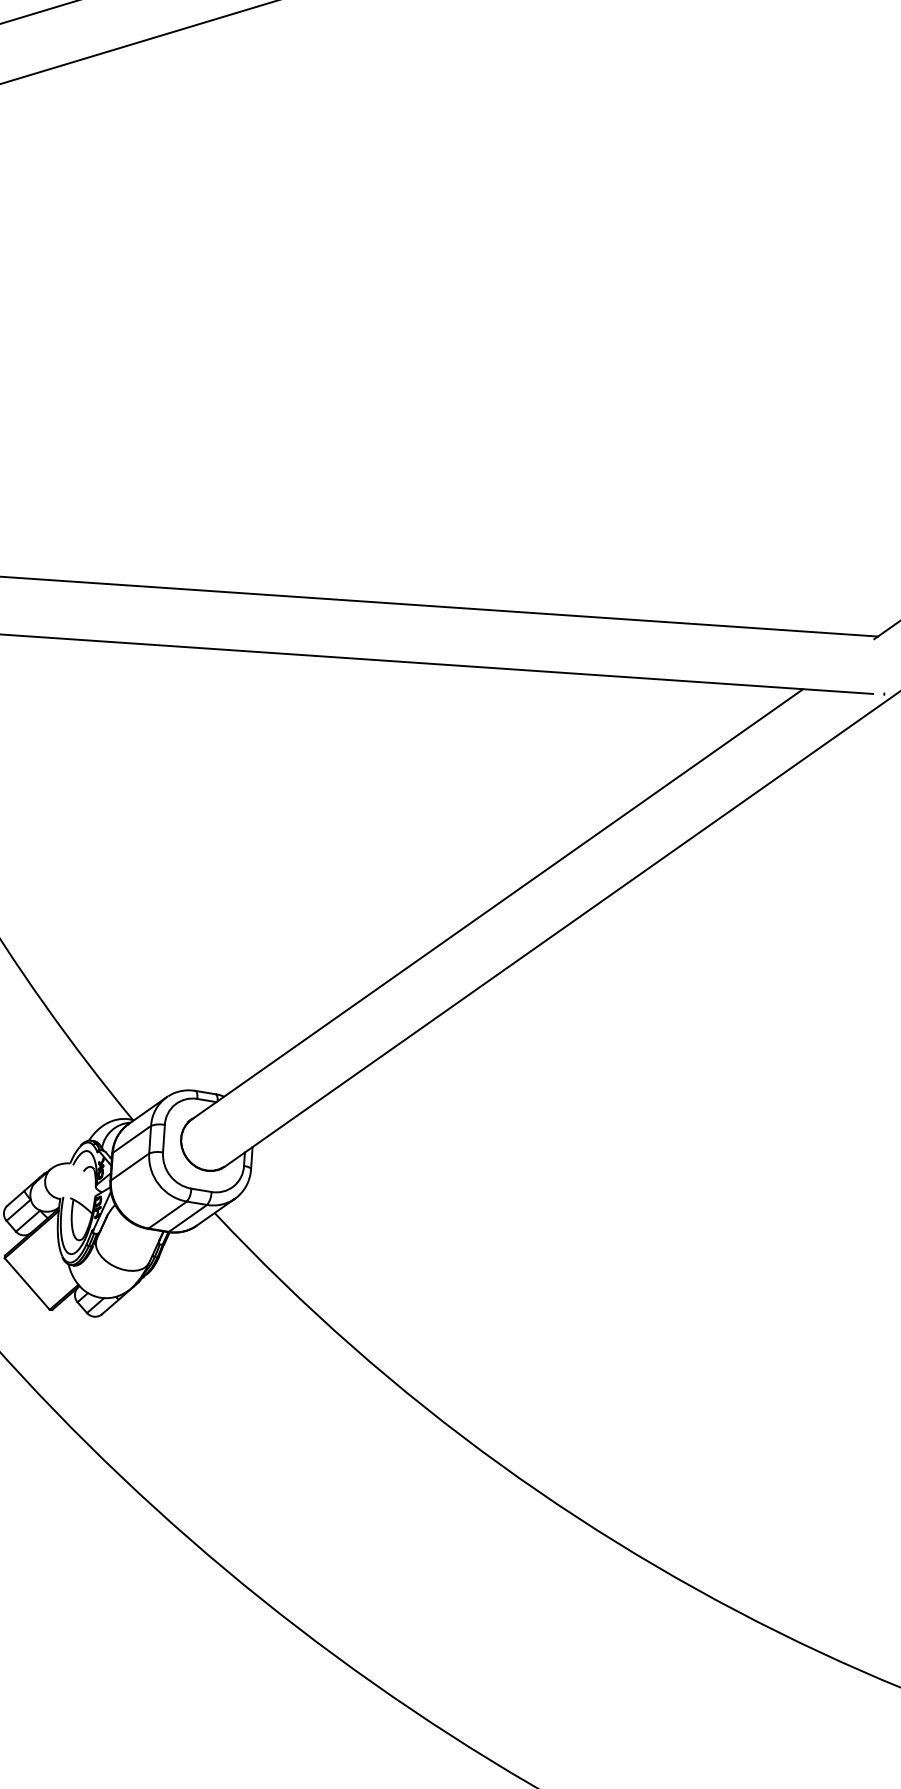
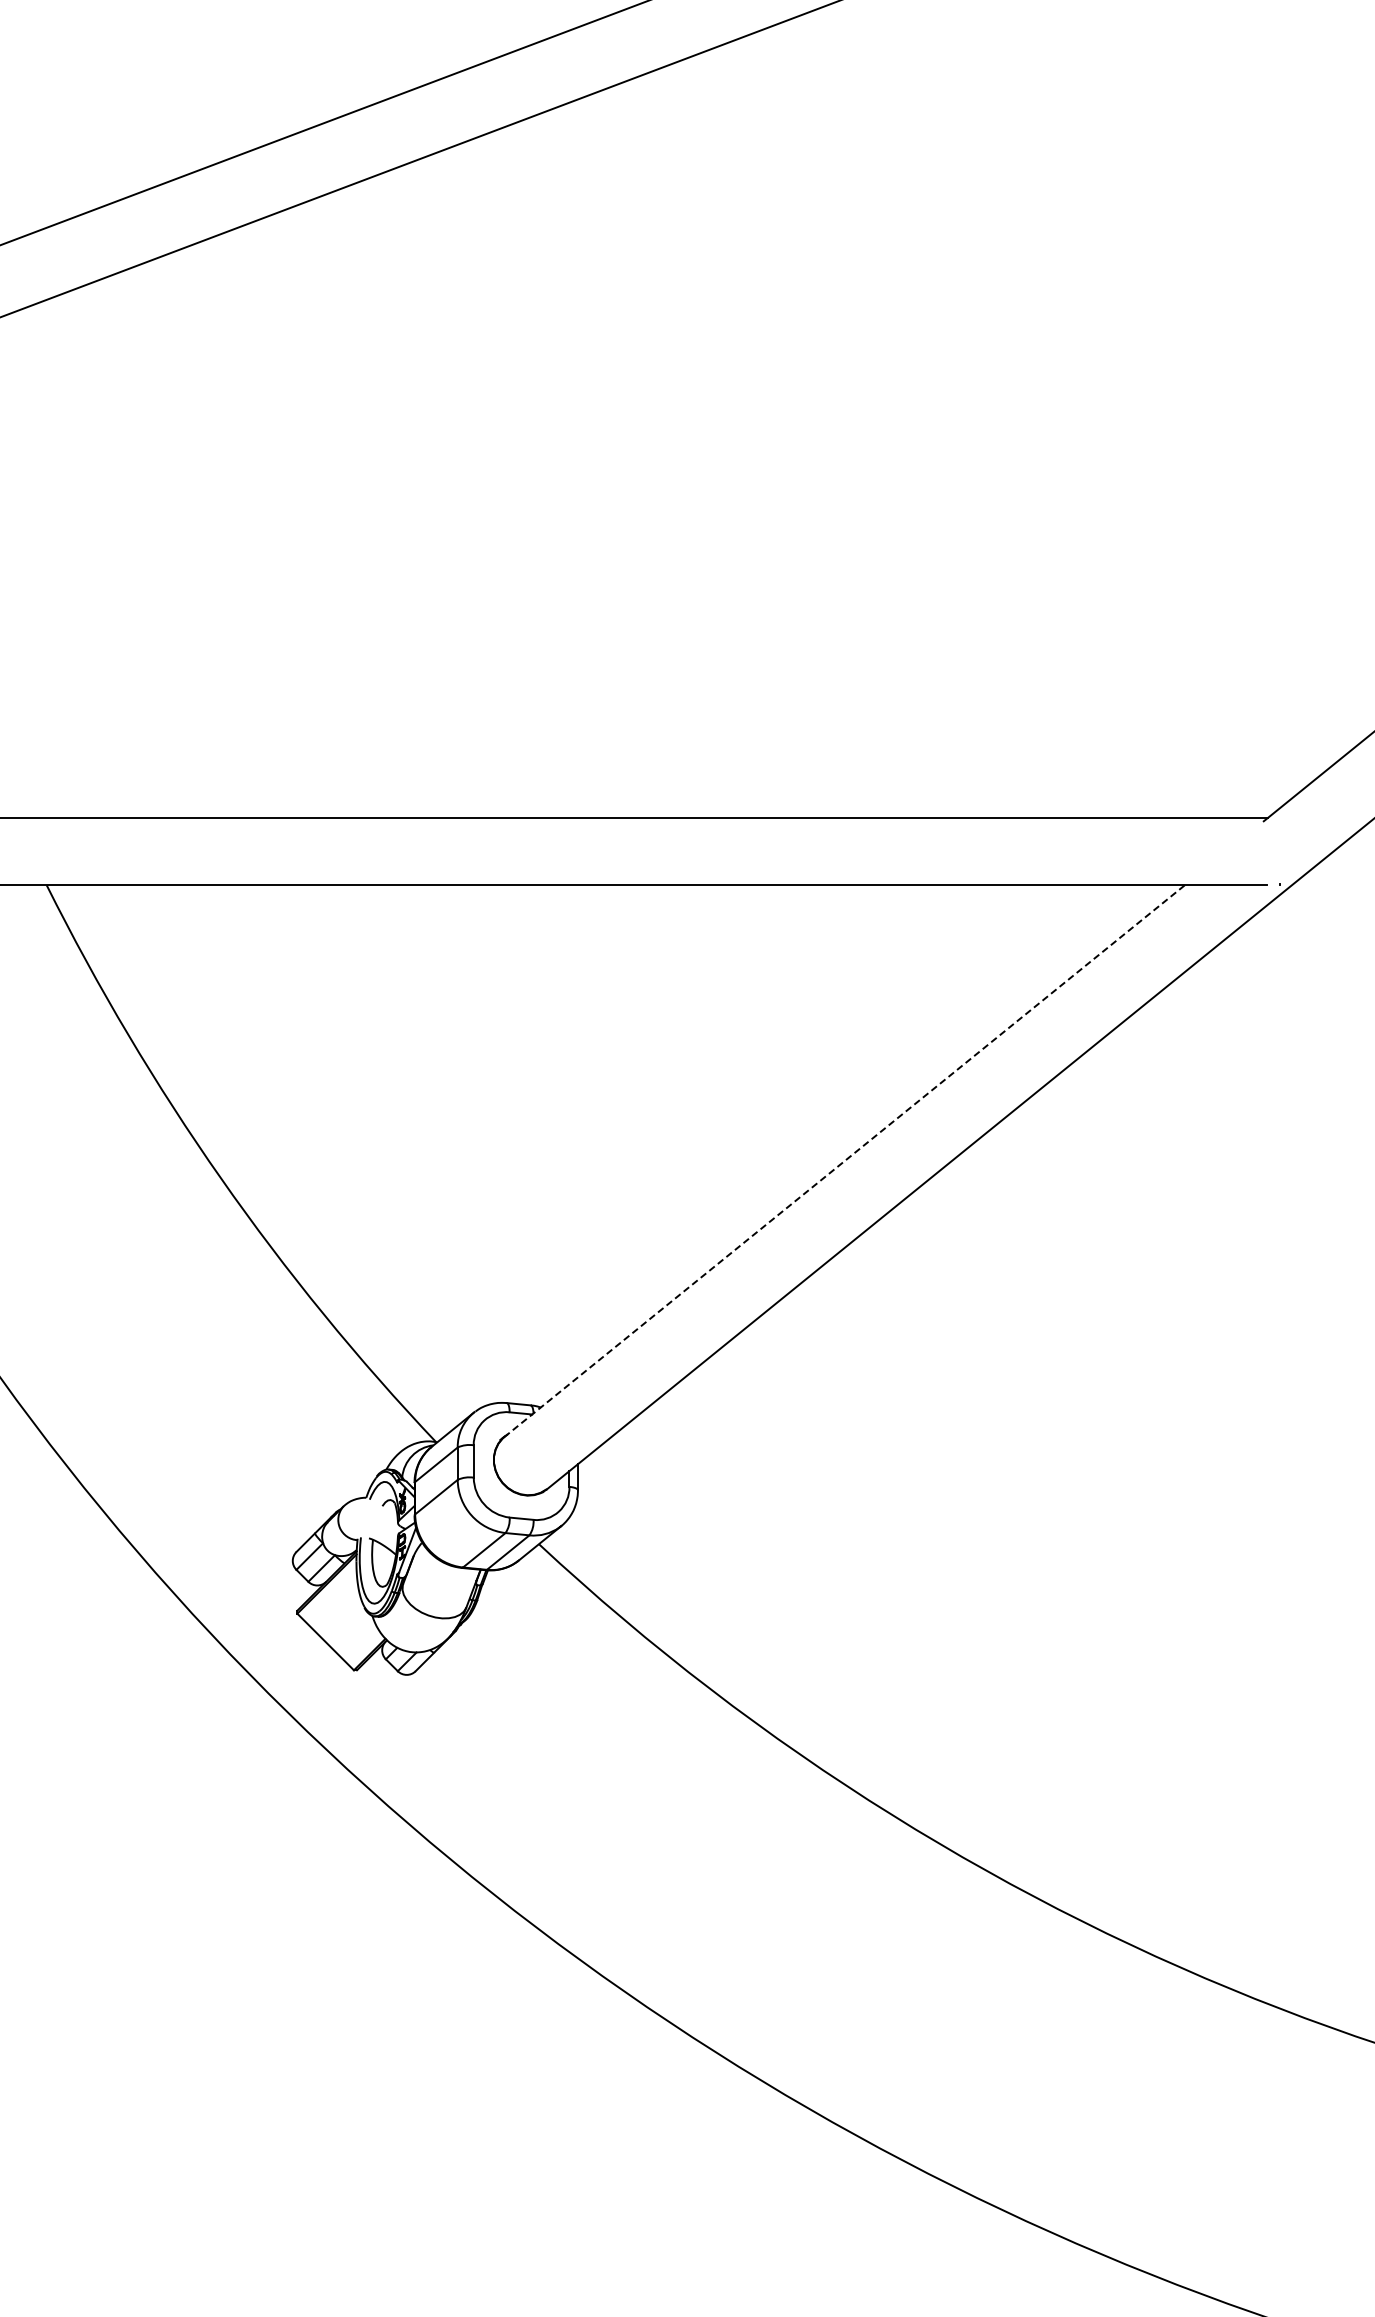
line: (497, 904) -> (844, 1161), solid -> dashed

